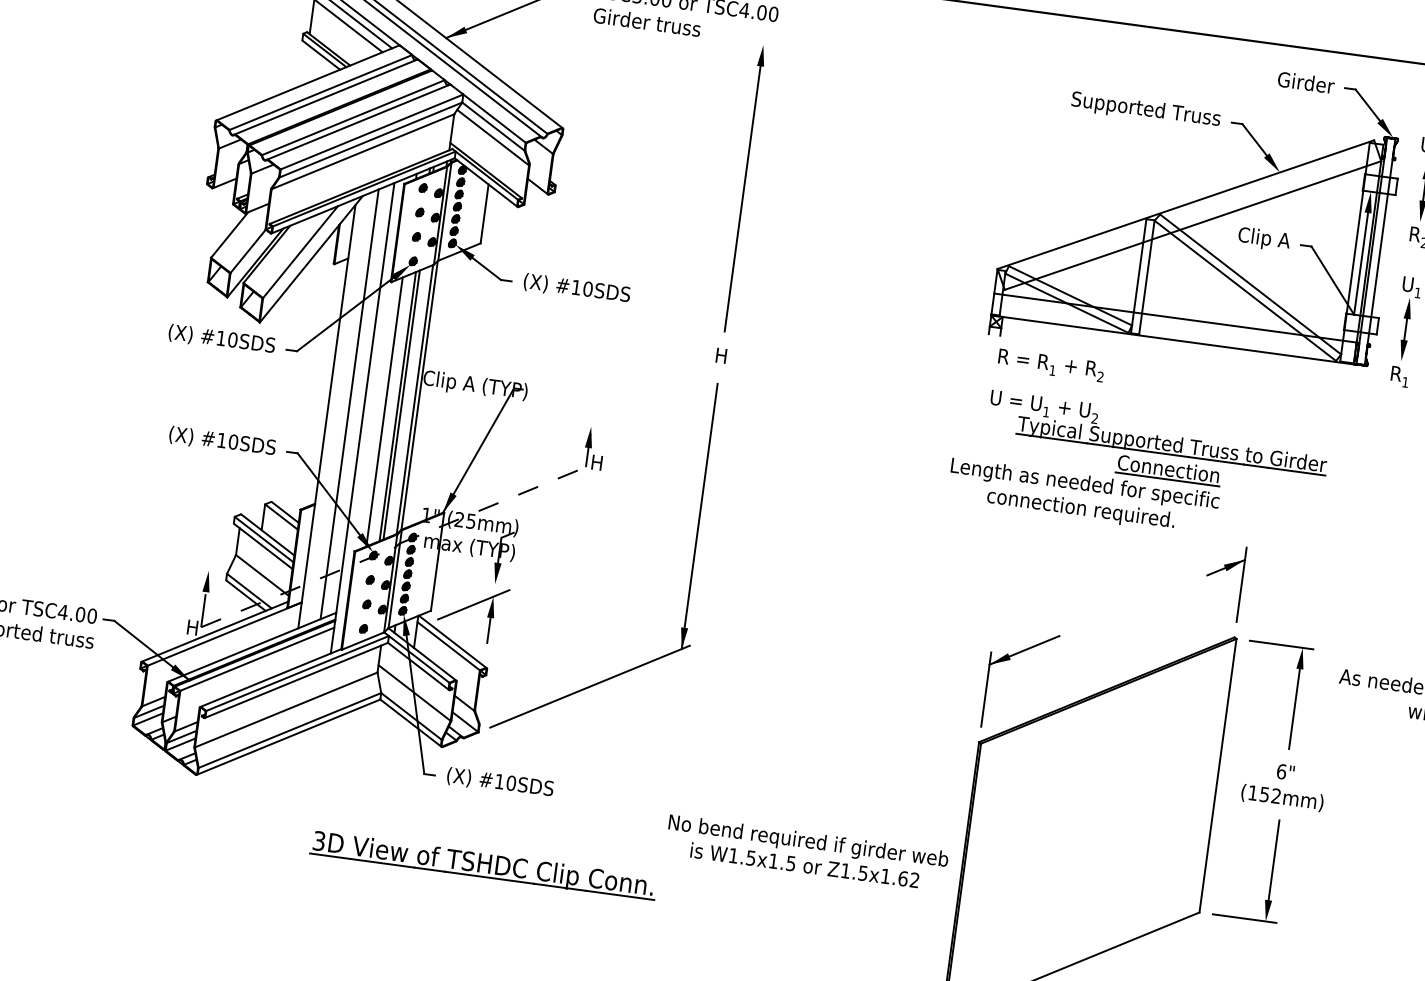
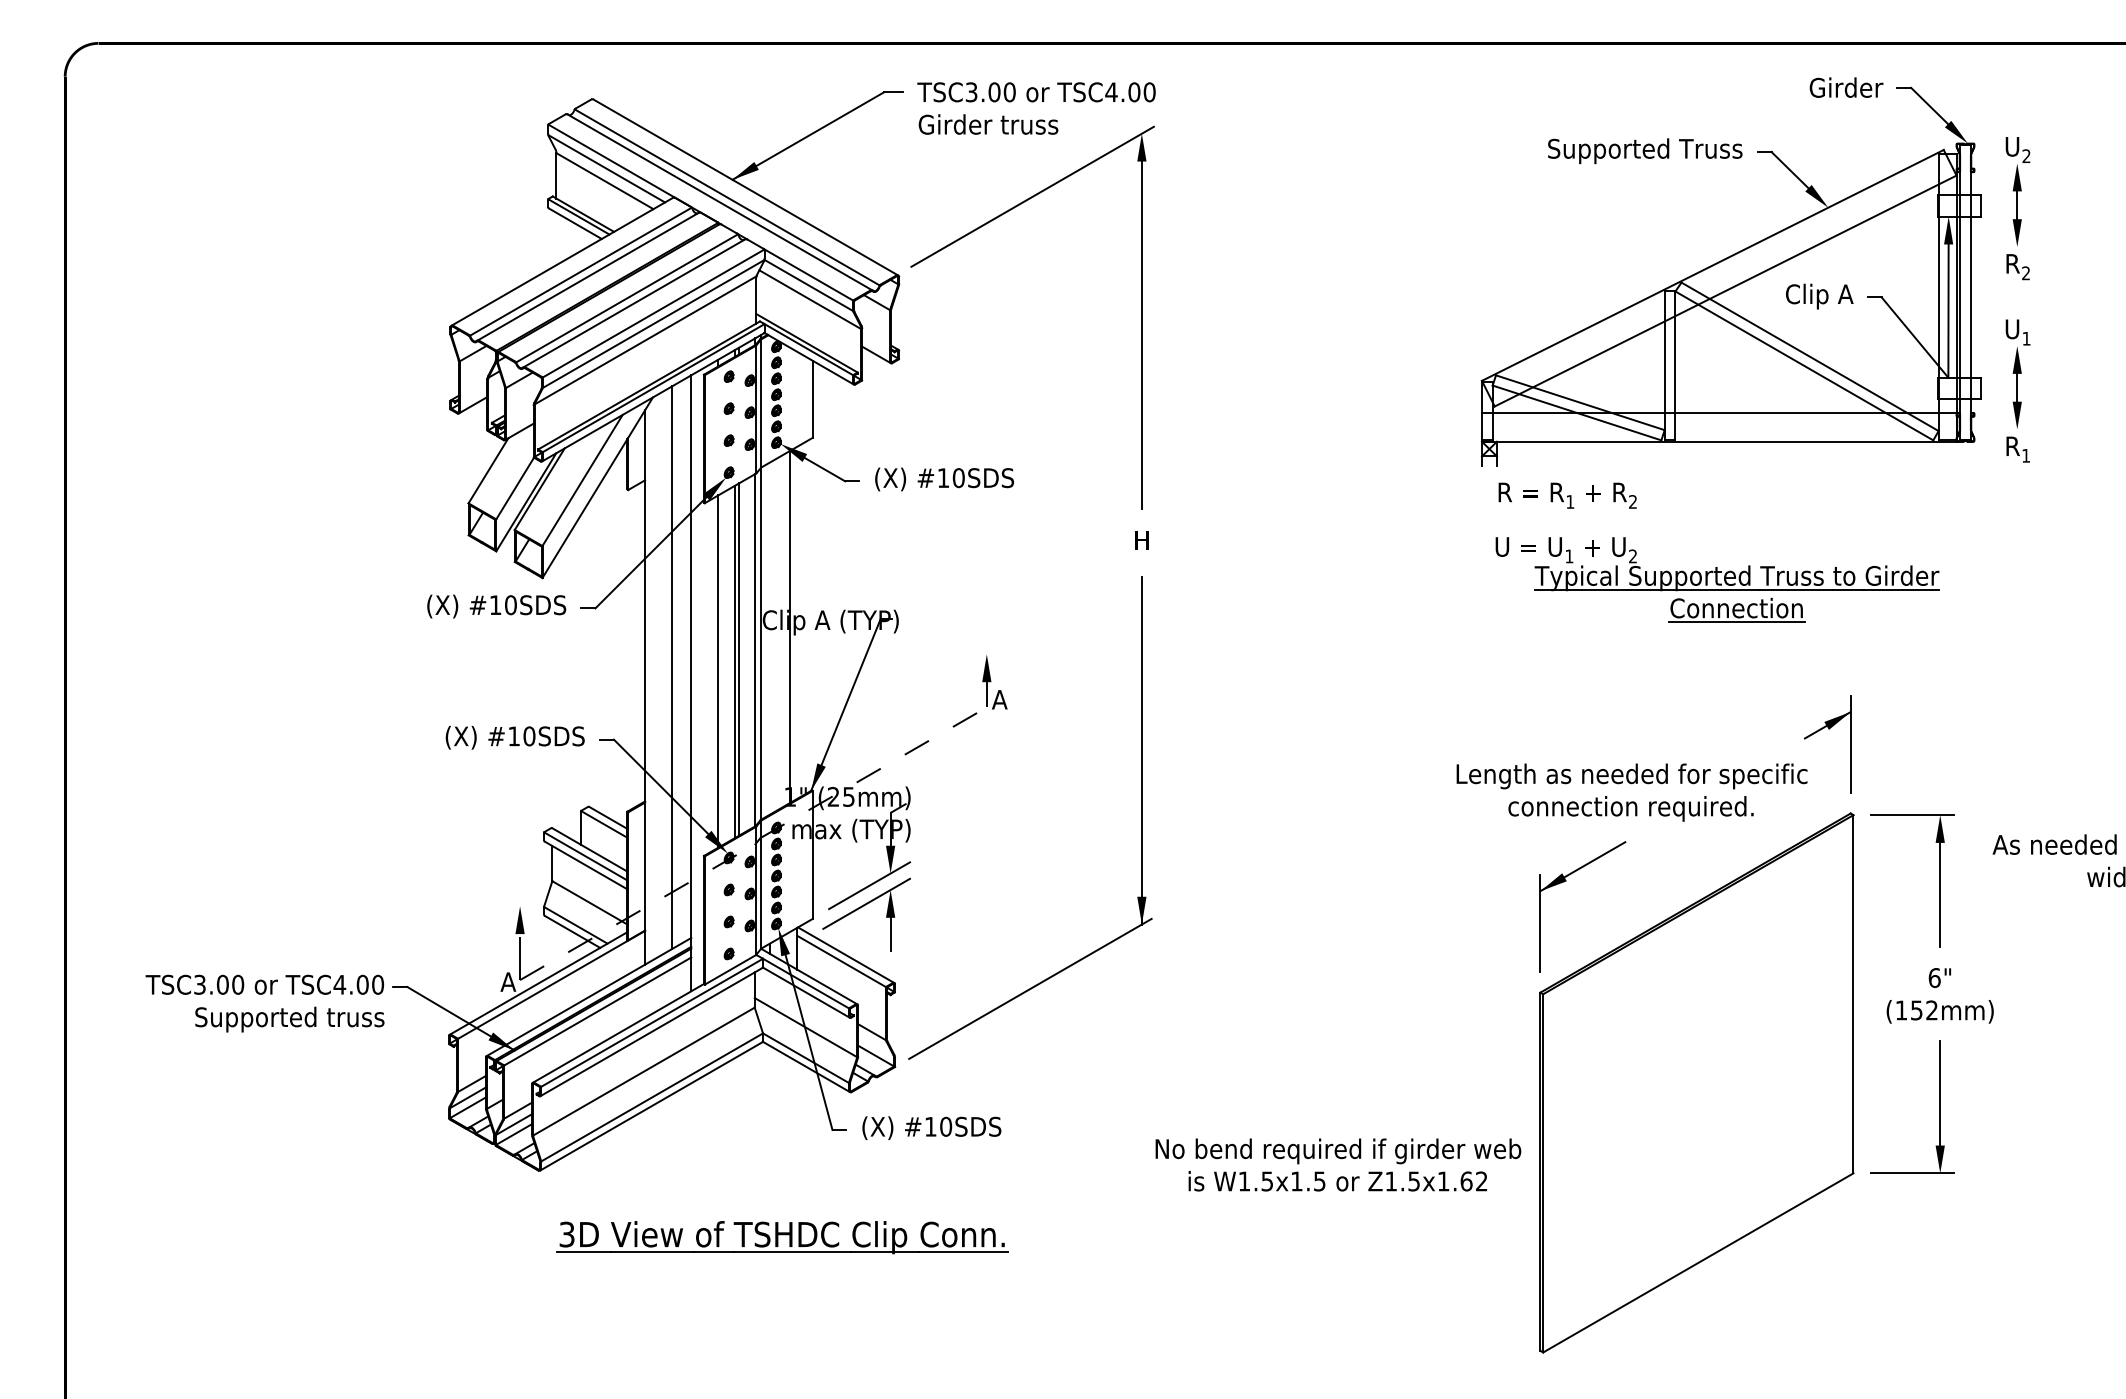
line: (673, 81) -> (1032, 196), added
line: (443, 385) -> (789, 627), added
text: (596, 462) -> (999, 699), H -> A
text: (1083, 497) -> (1631, 792), moved
line: (477, 591) -> (869, 885), added
text: (192, 627) -> (508, 981), H -> A
part: (483, 865) -> (782, 1237), moved

